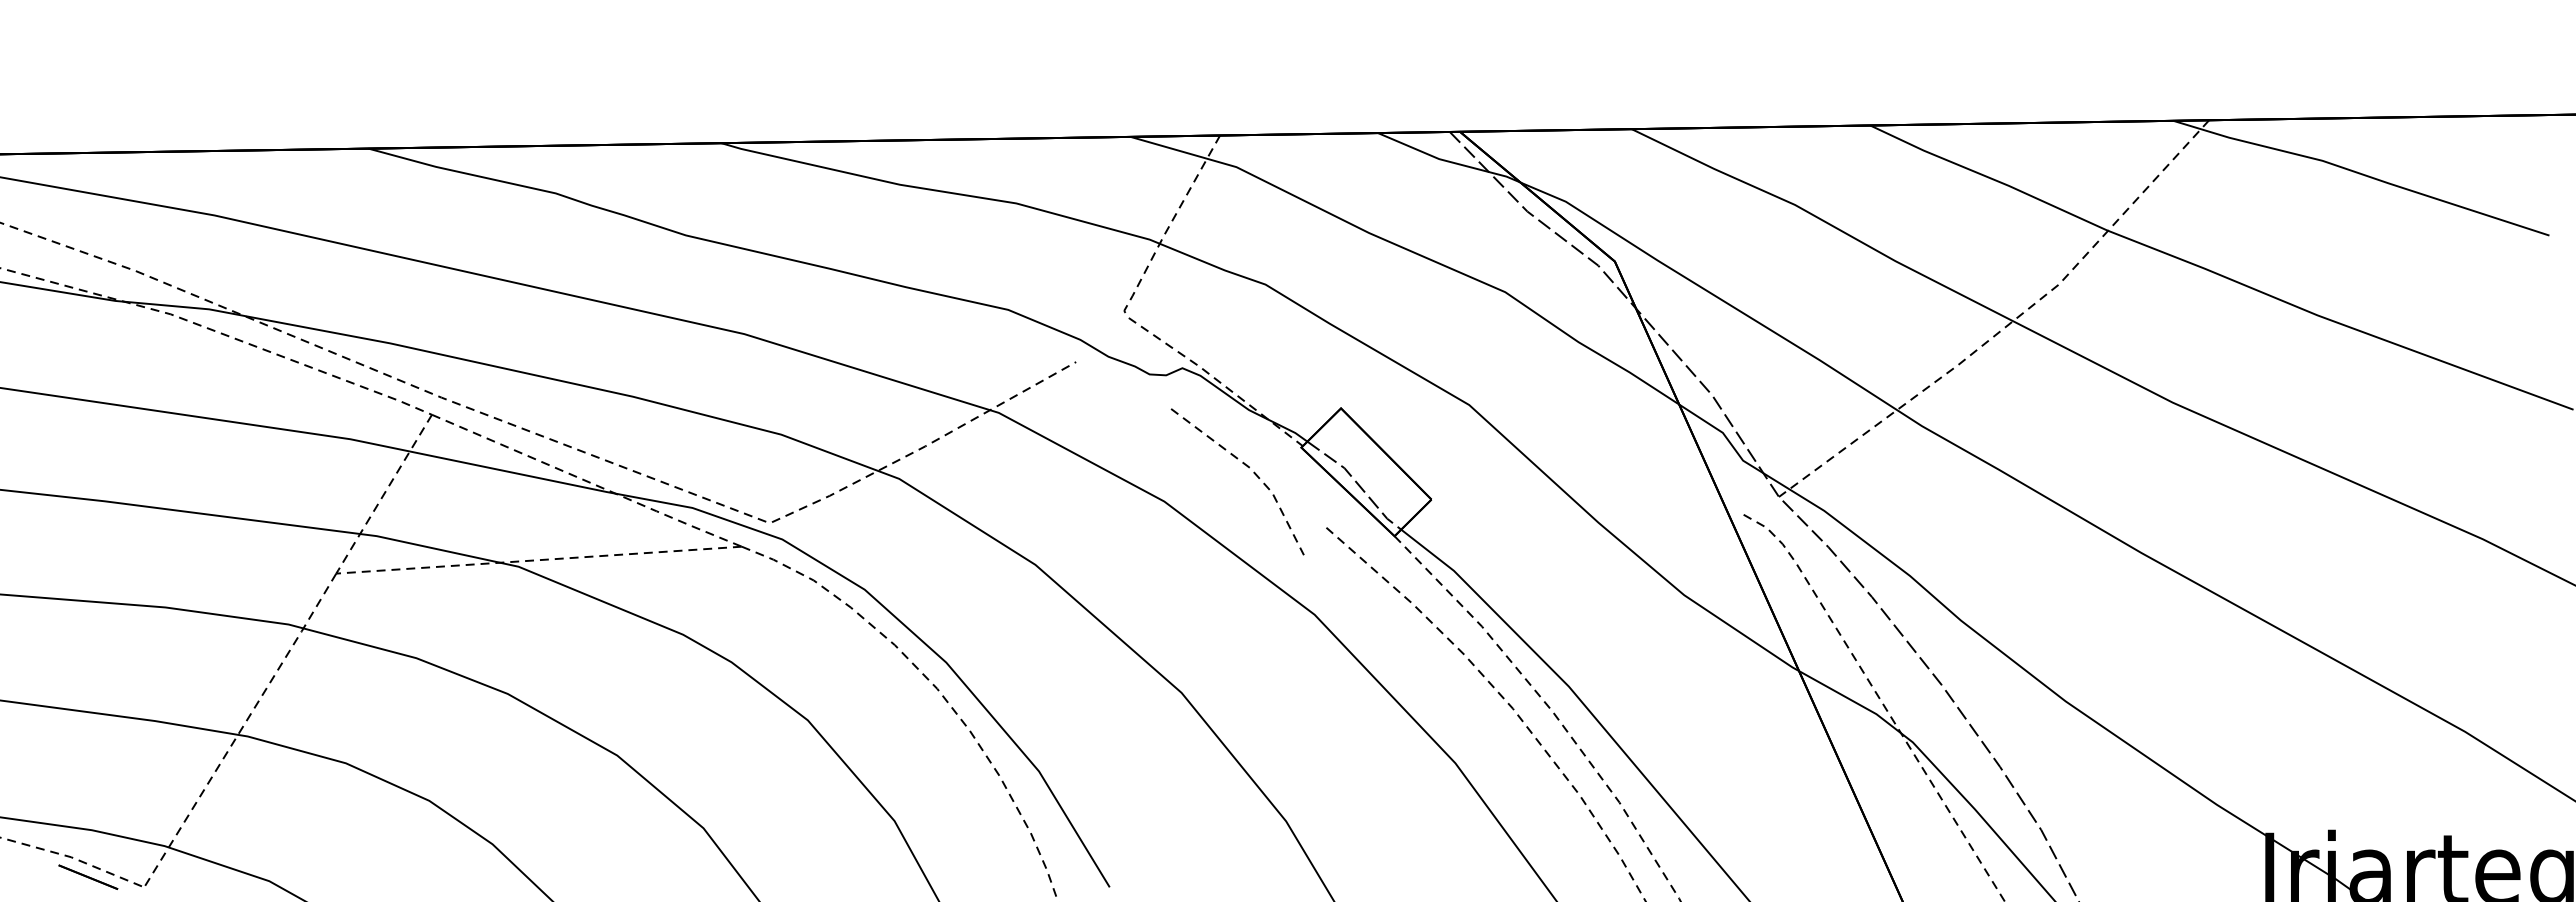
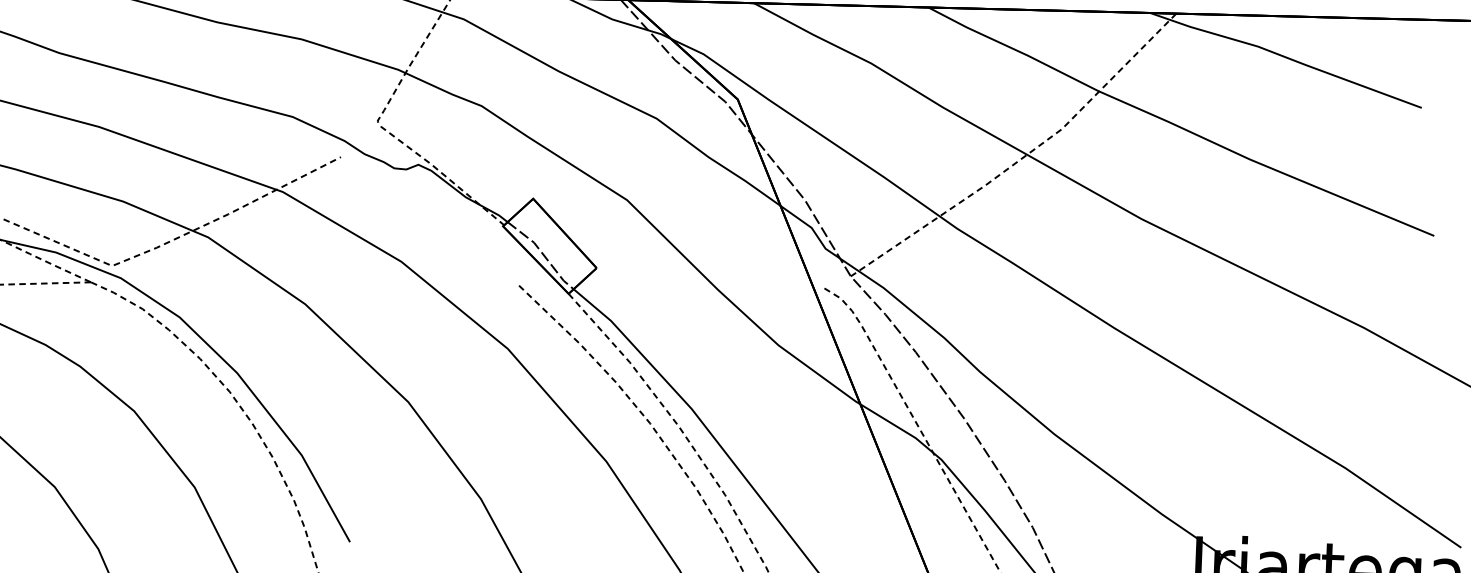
line: (1247, 467) -> (463, 239), removed

